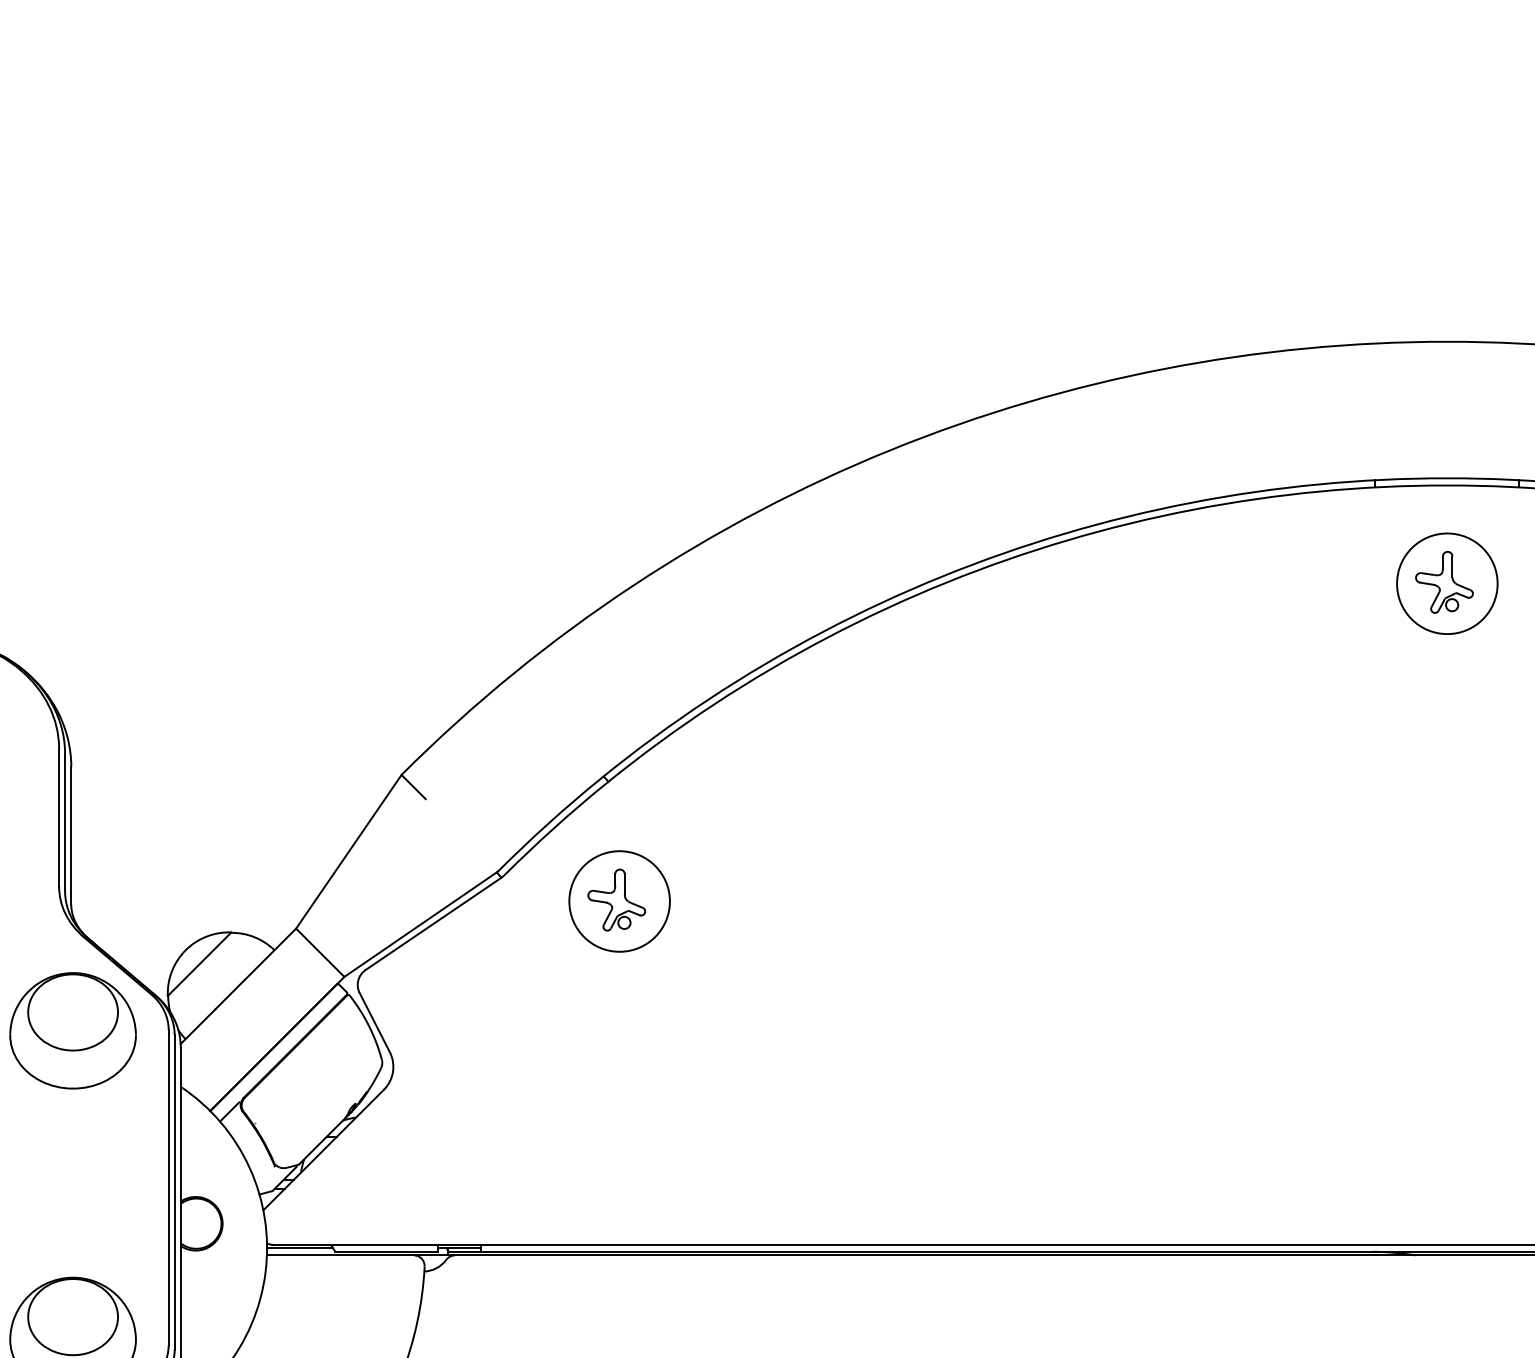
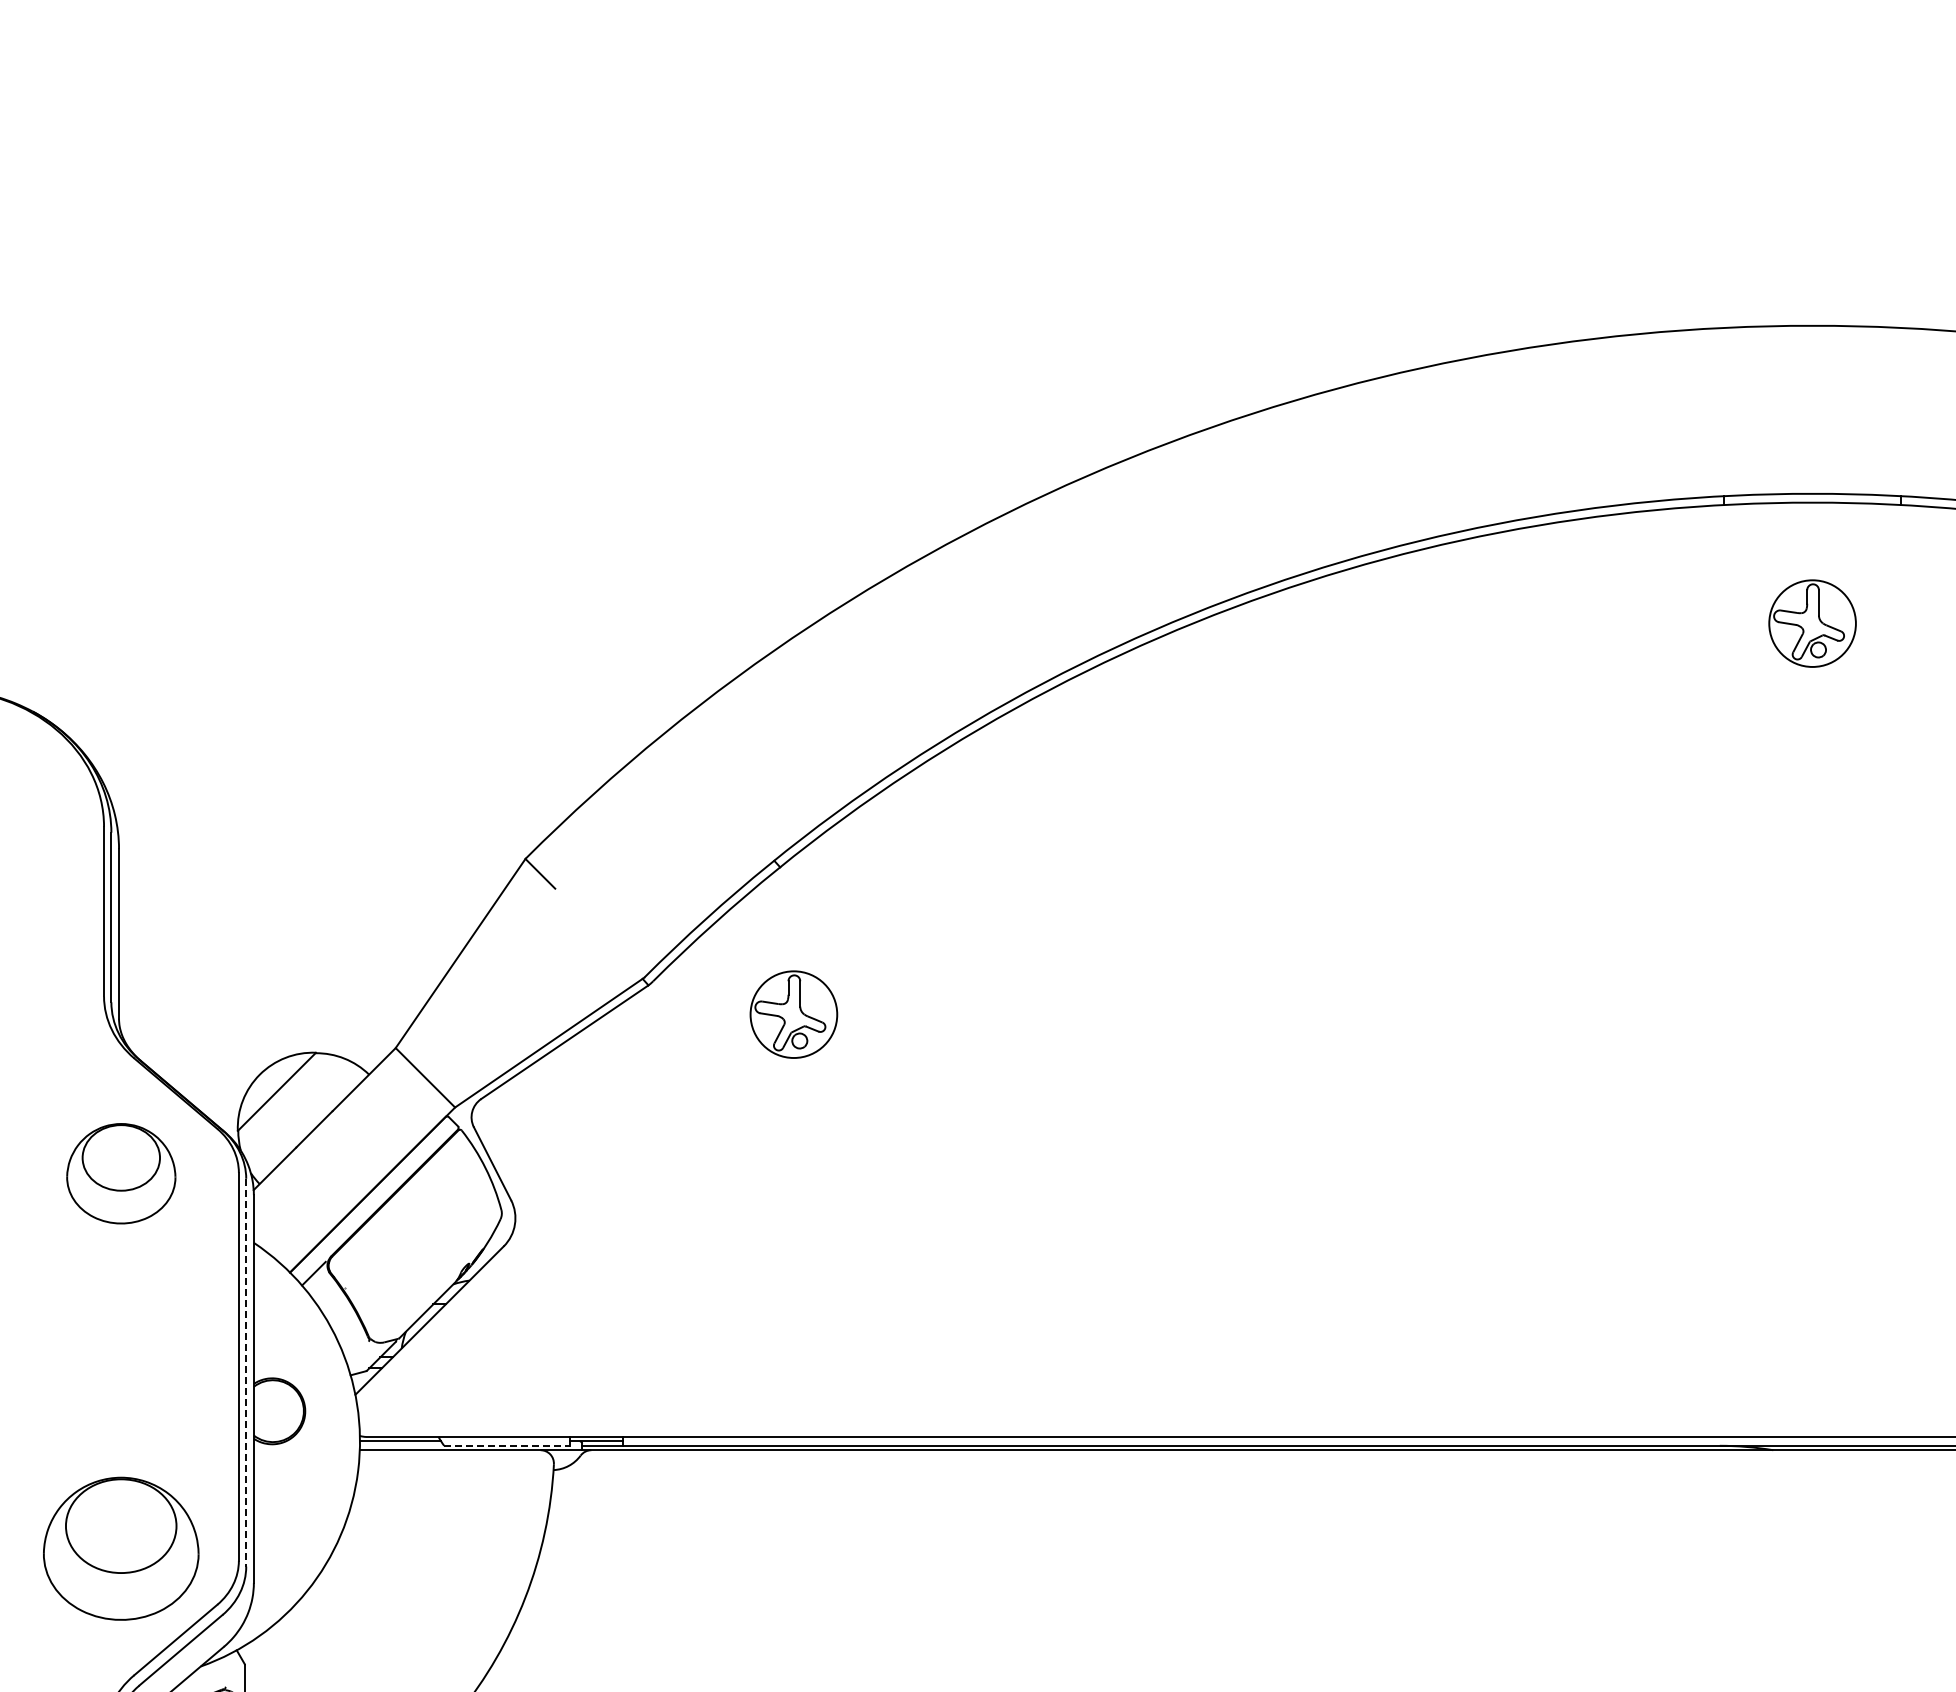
circle: (1447, 583) -> (1812, 623), size x0.7
circle: (619, 901) -> (793, 1014), size x0.7
part: (73, 1030) -> (121, 1173), size x0.7
line: (174, 1192) -> (246, 1372), solid -> dashed
line: (386, 1251) -> (507, 1445), solid -> dashed

